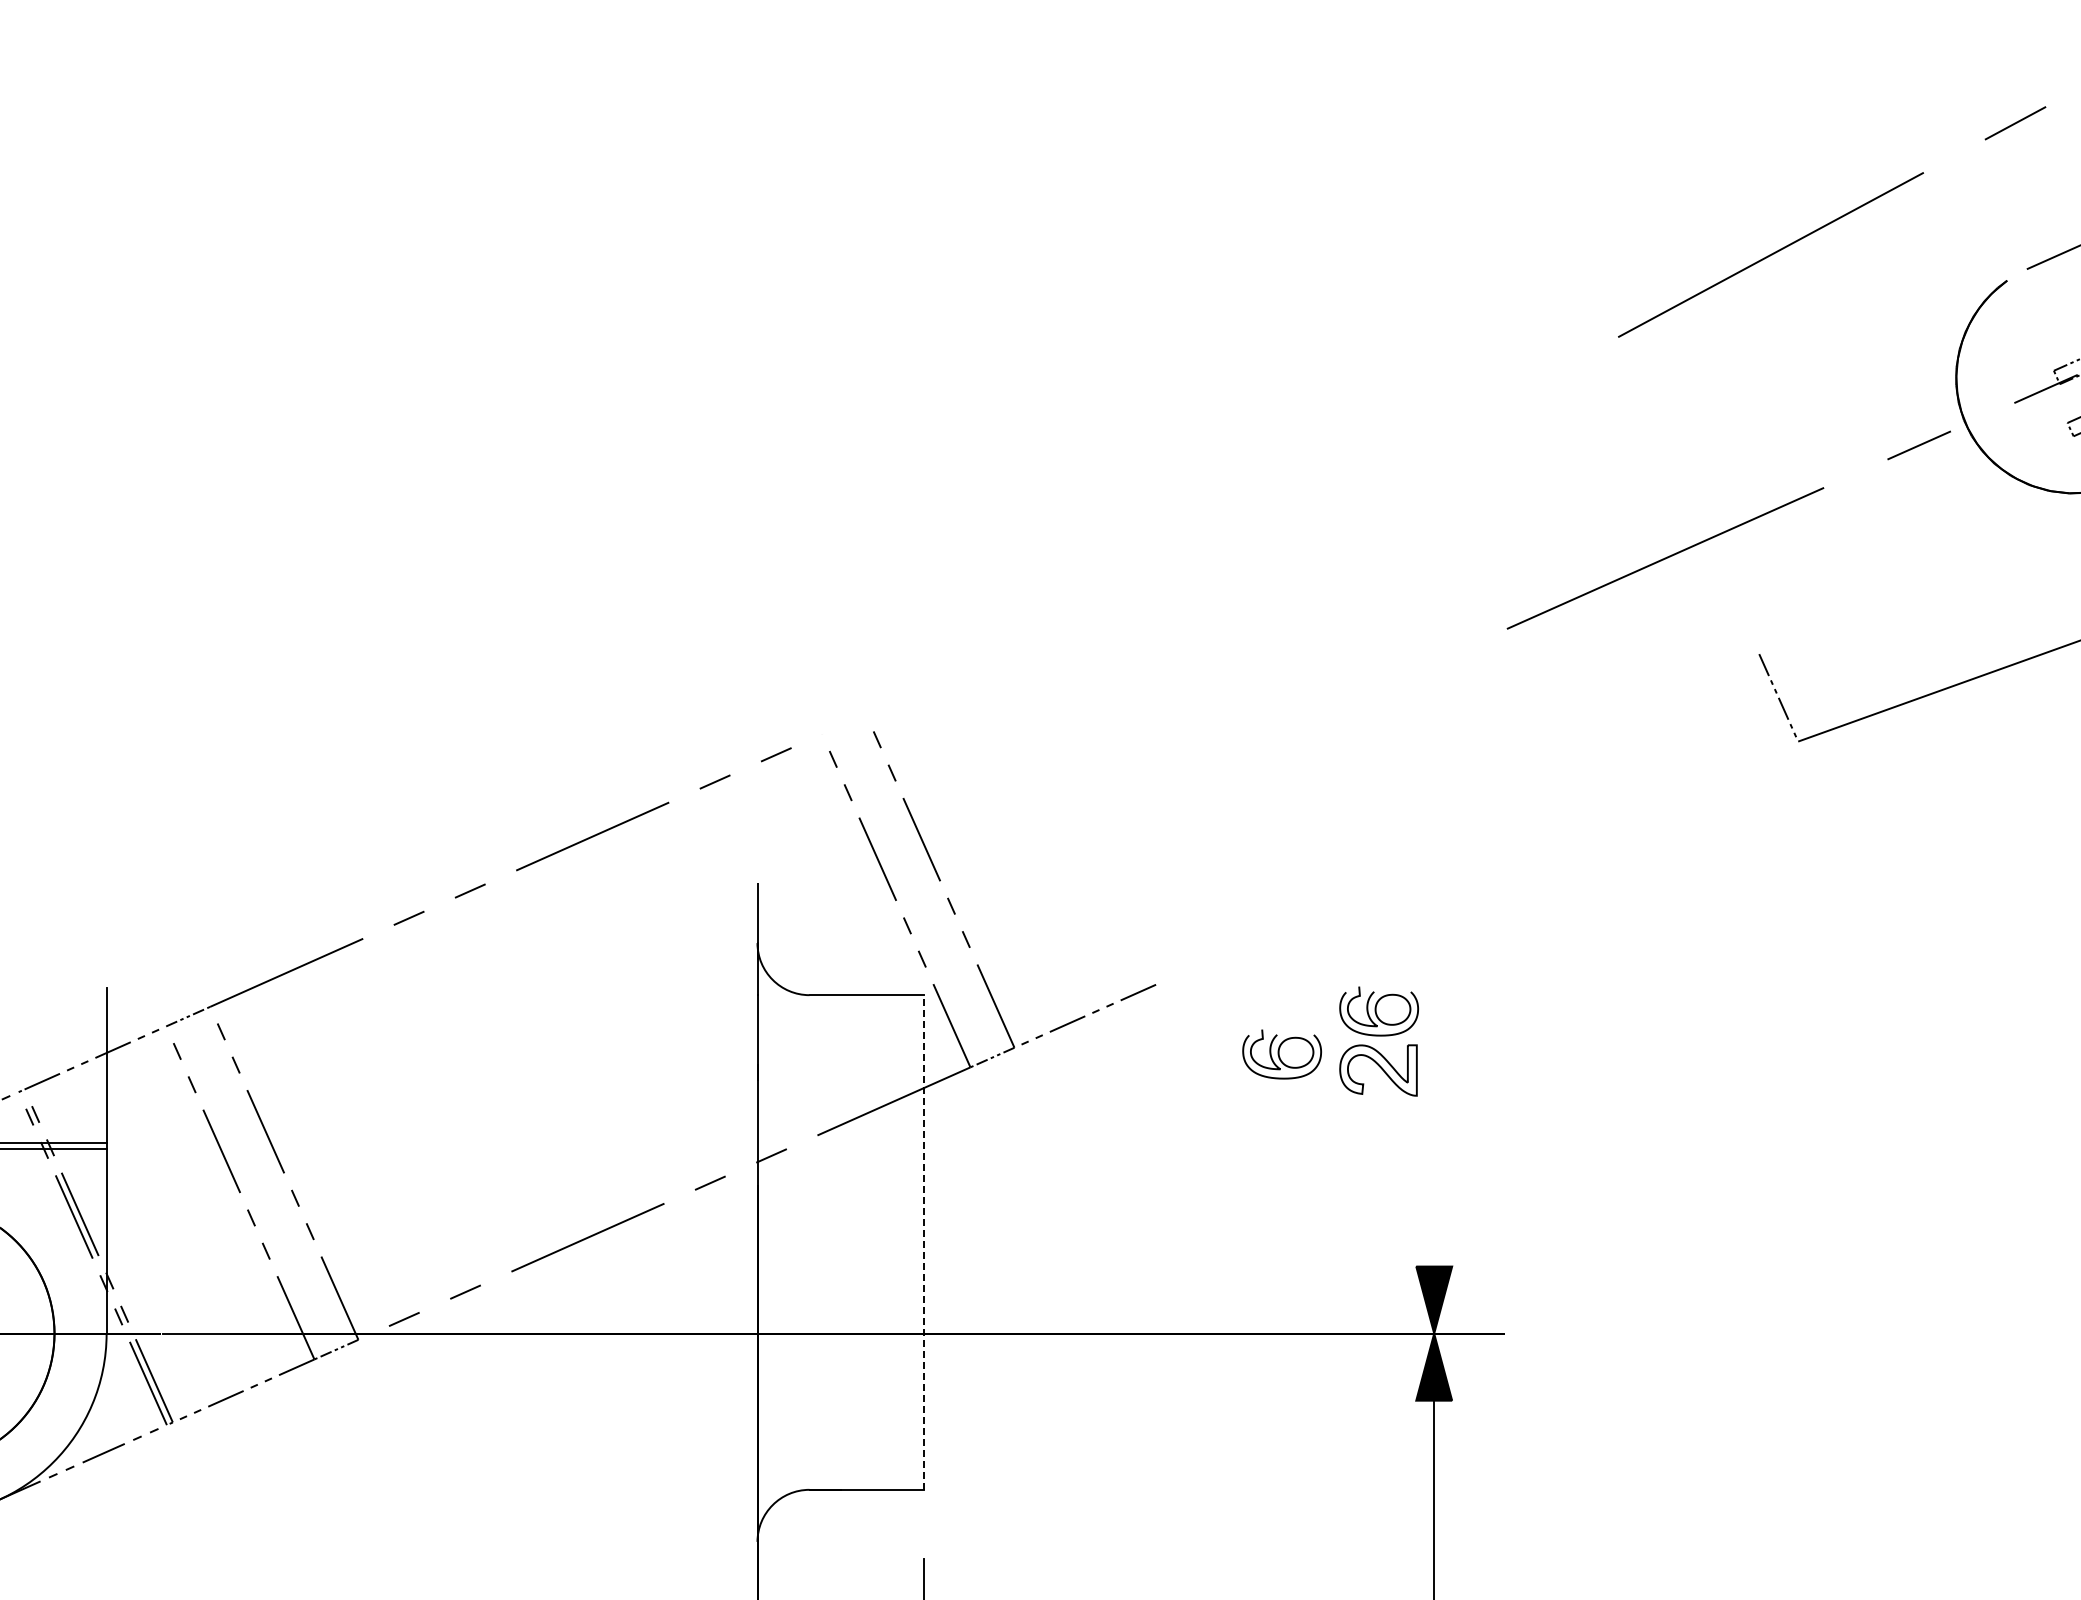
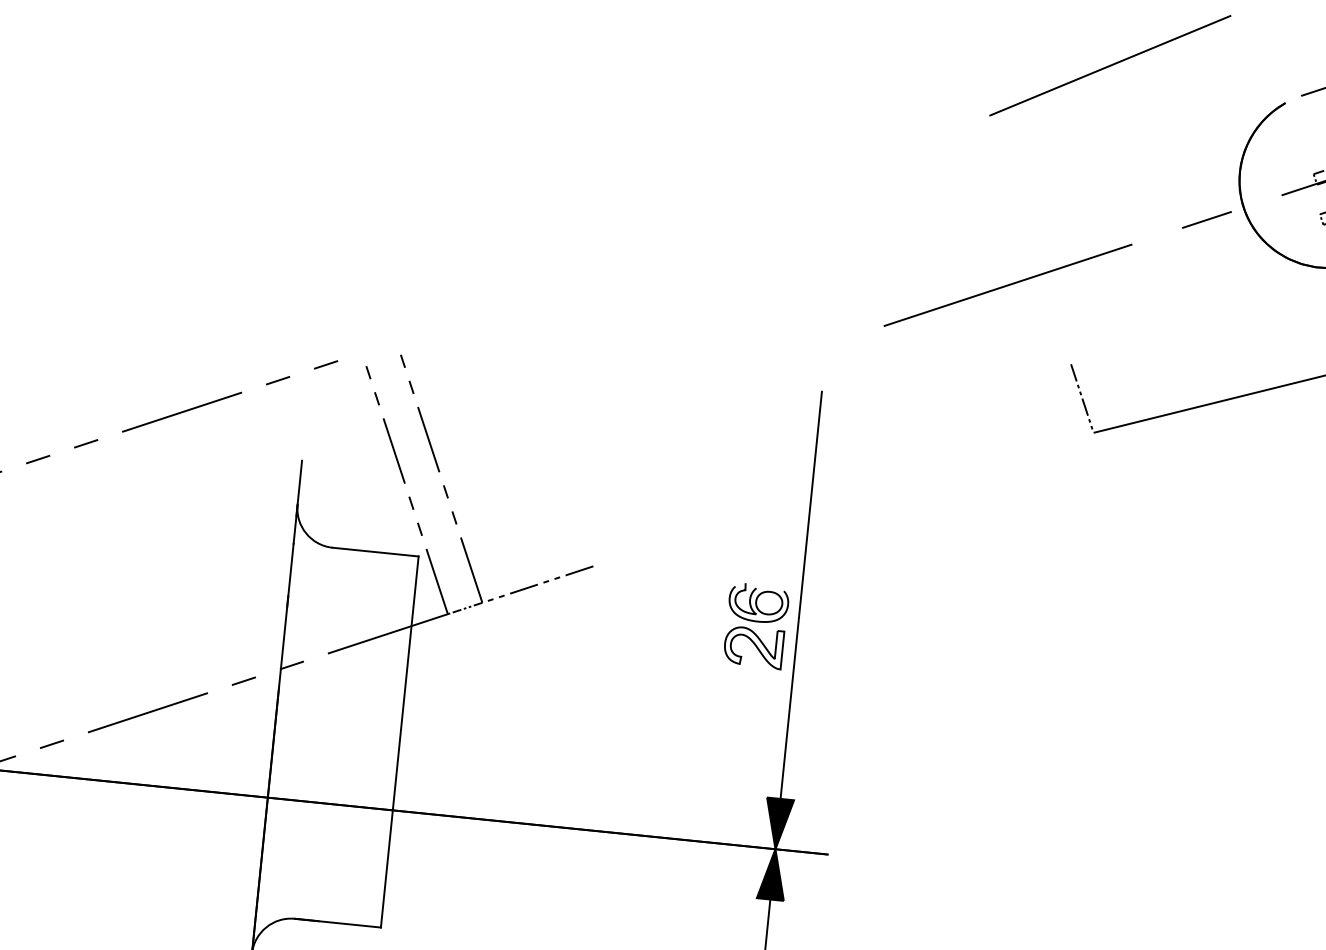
line: (1434, 994) -> (801, 594), added
part: (1281, 1054) -> (682, 628), removed
line: (924, 1242) -> (400, 742), dashed -> solid

